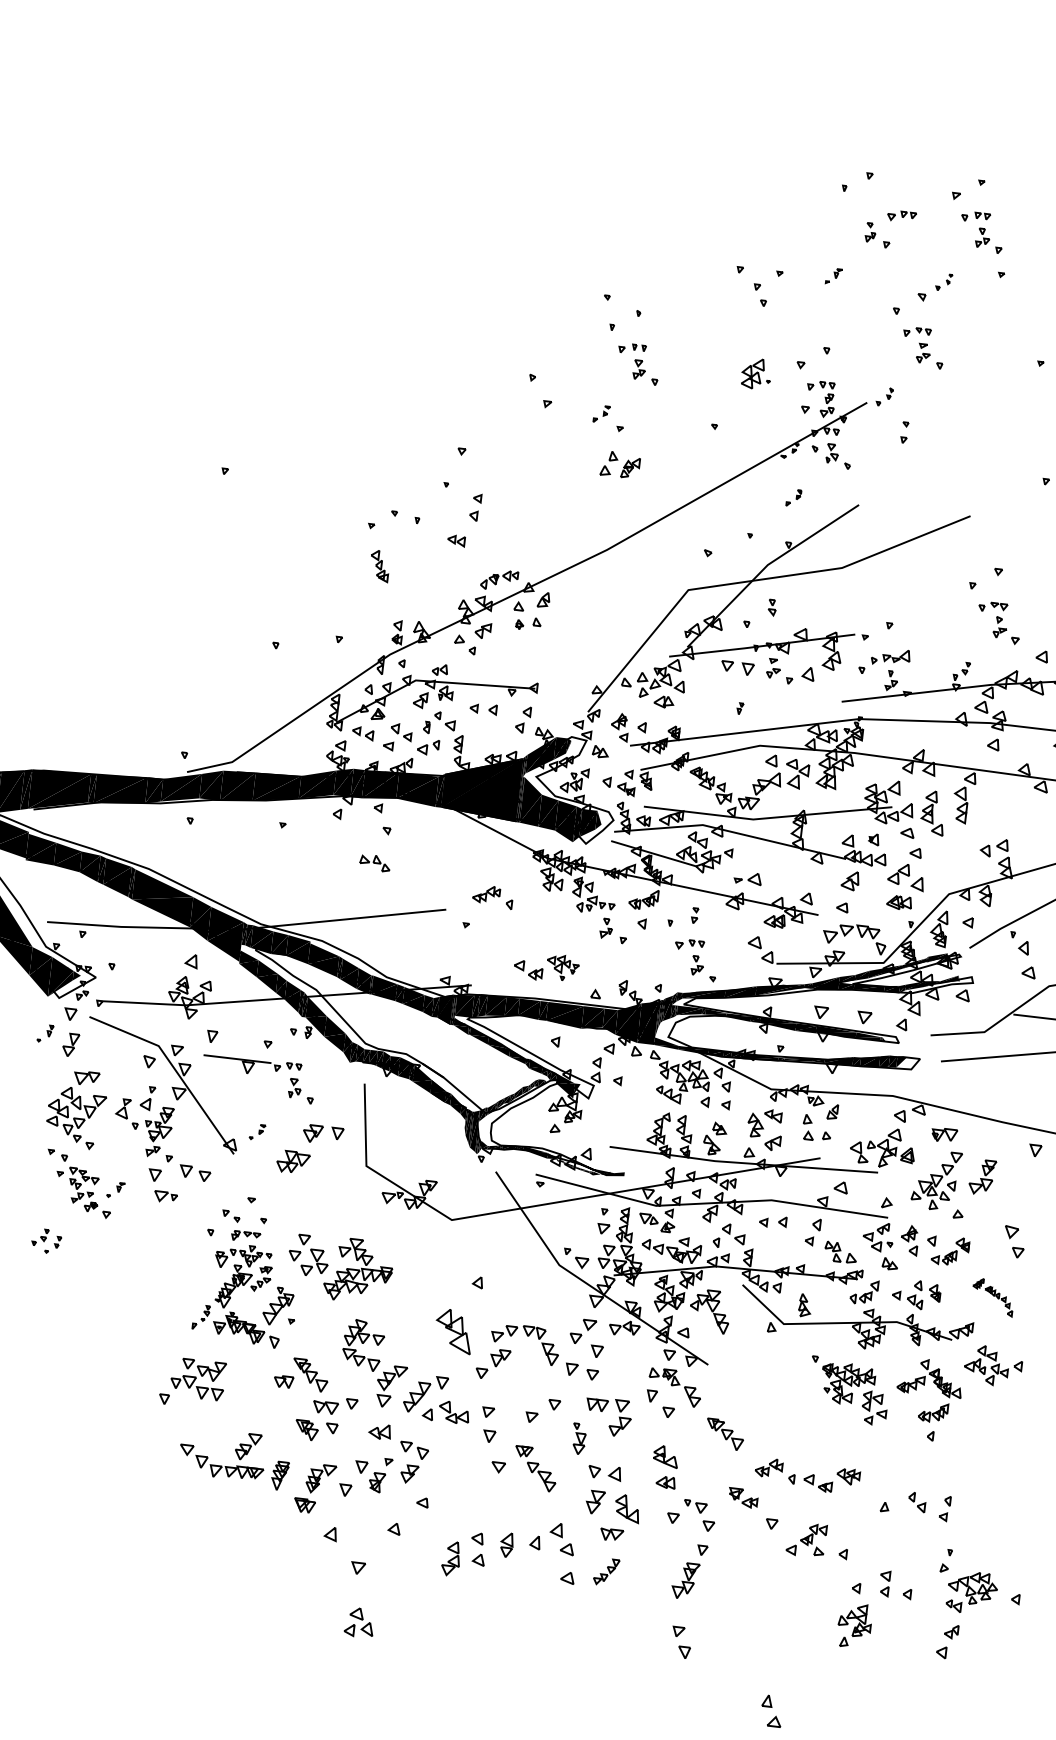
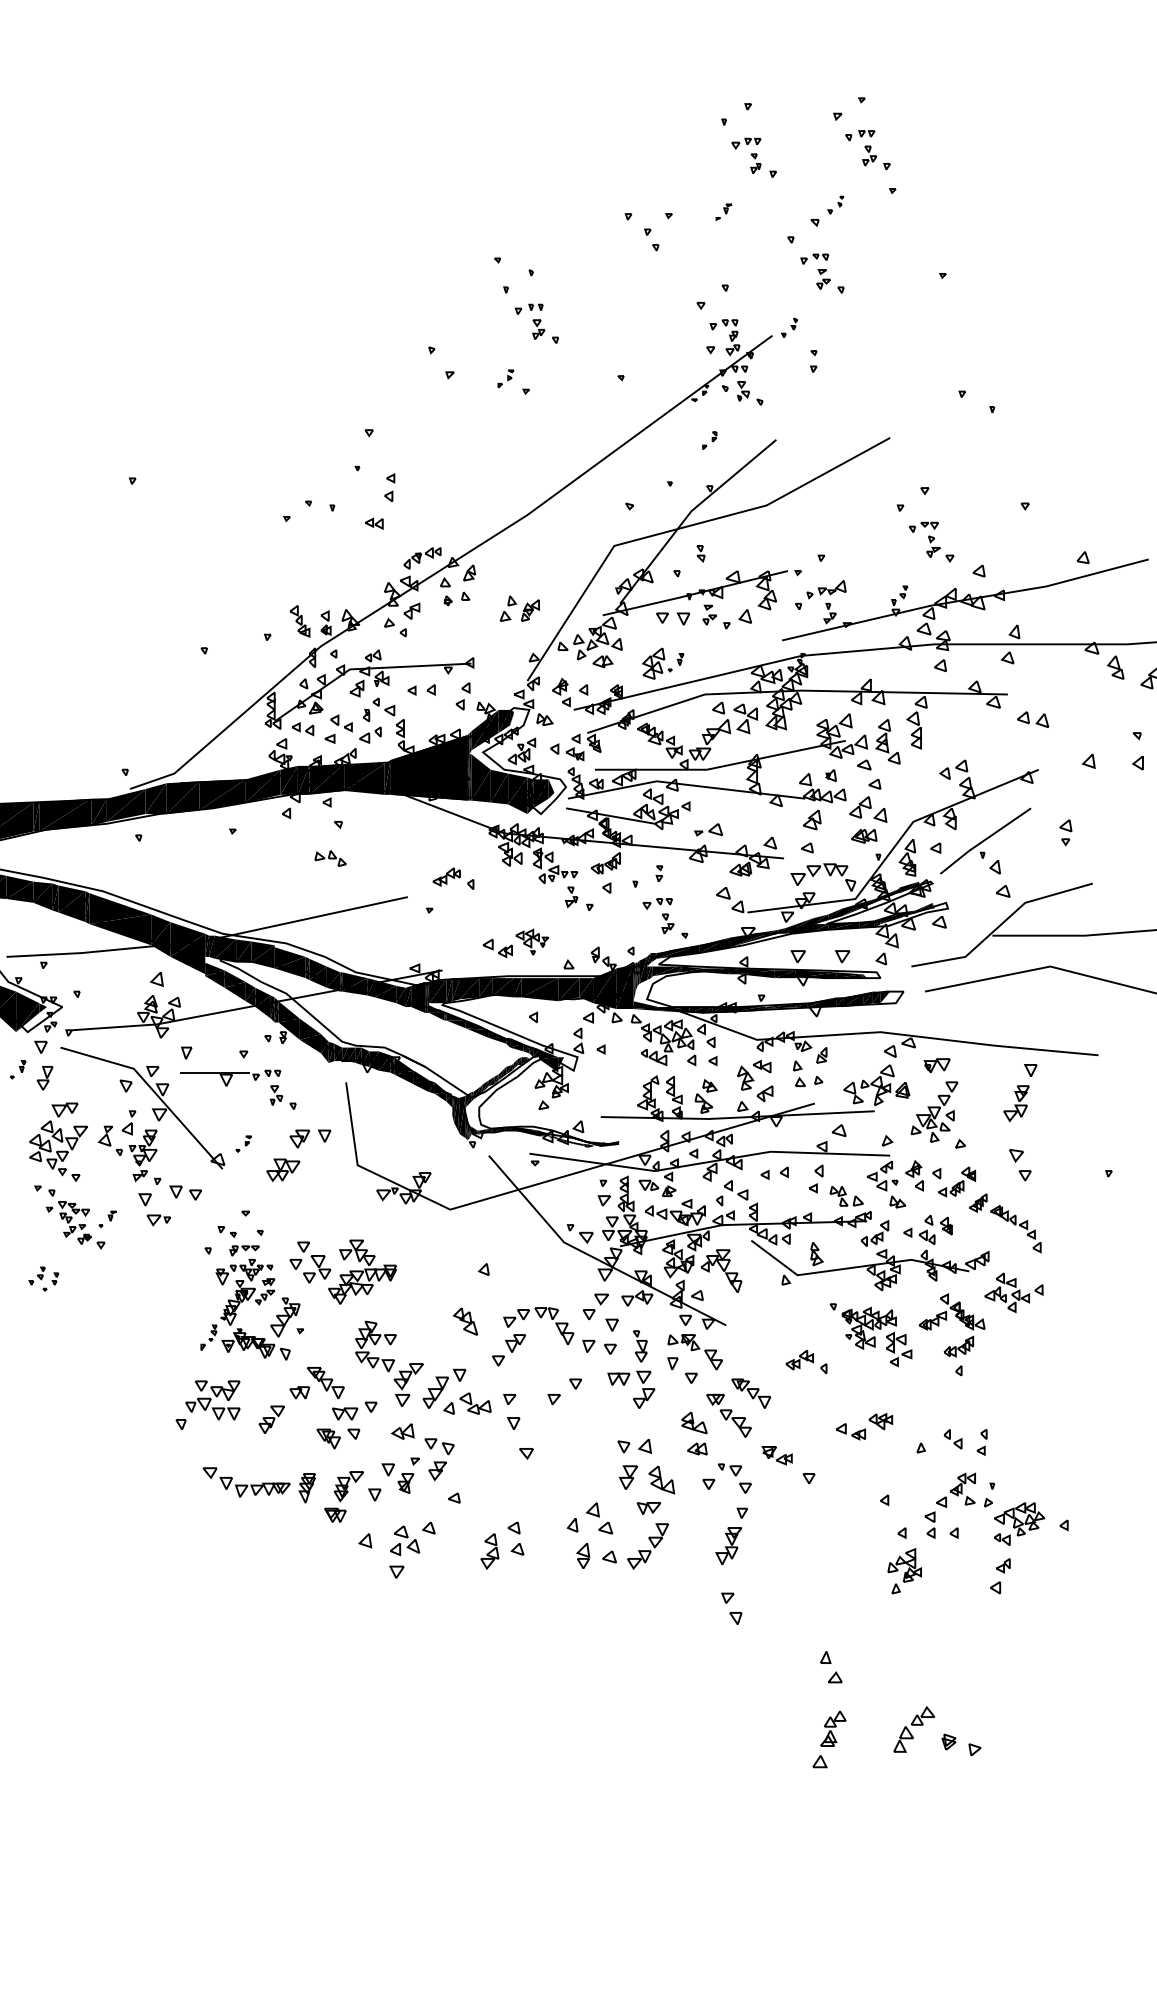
part: (902, 216) -> (746, 143), moved
part: (756, 373) -> (657, 663), moved
part: (620, 464) -> (519, 608), moved
part: (379, 566) -> (299, 621), moved
part: (982, 1177) -> (1016, 1103), moved
part: (993, 1297) -> (1005, 1223), size x1.67
part: (453, 1331) -> (465, 1321), size x0.62
part: (578, 1439) -> (640, 1346), moved
part: (248, 1446) -> (271, 1419), moved
part: (534, 1468) -> (728, 1415), moved
part: (775, 1470) -> (806, 1361), moved
part: (806, 1539) -> (955, 1489), moved
part: (507, 1544) -> (583, 1555), moved
part: (605, 1572) -> (647, 1546), size x1.67
part: (360, 1622) -> (405, 1540), moved

